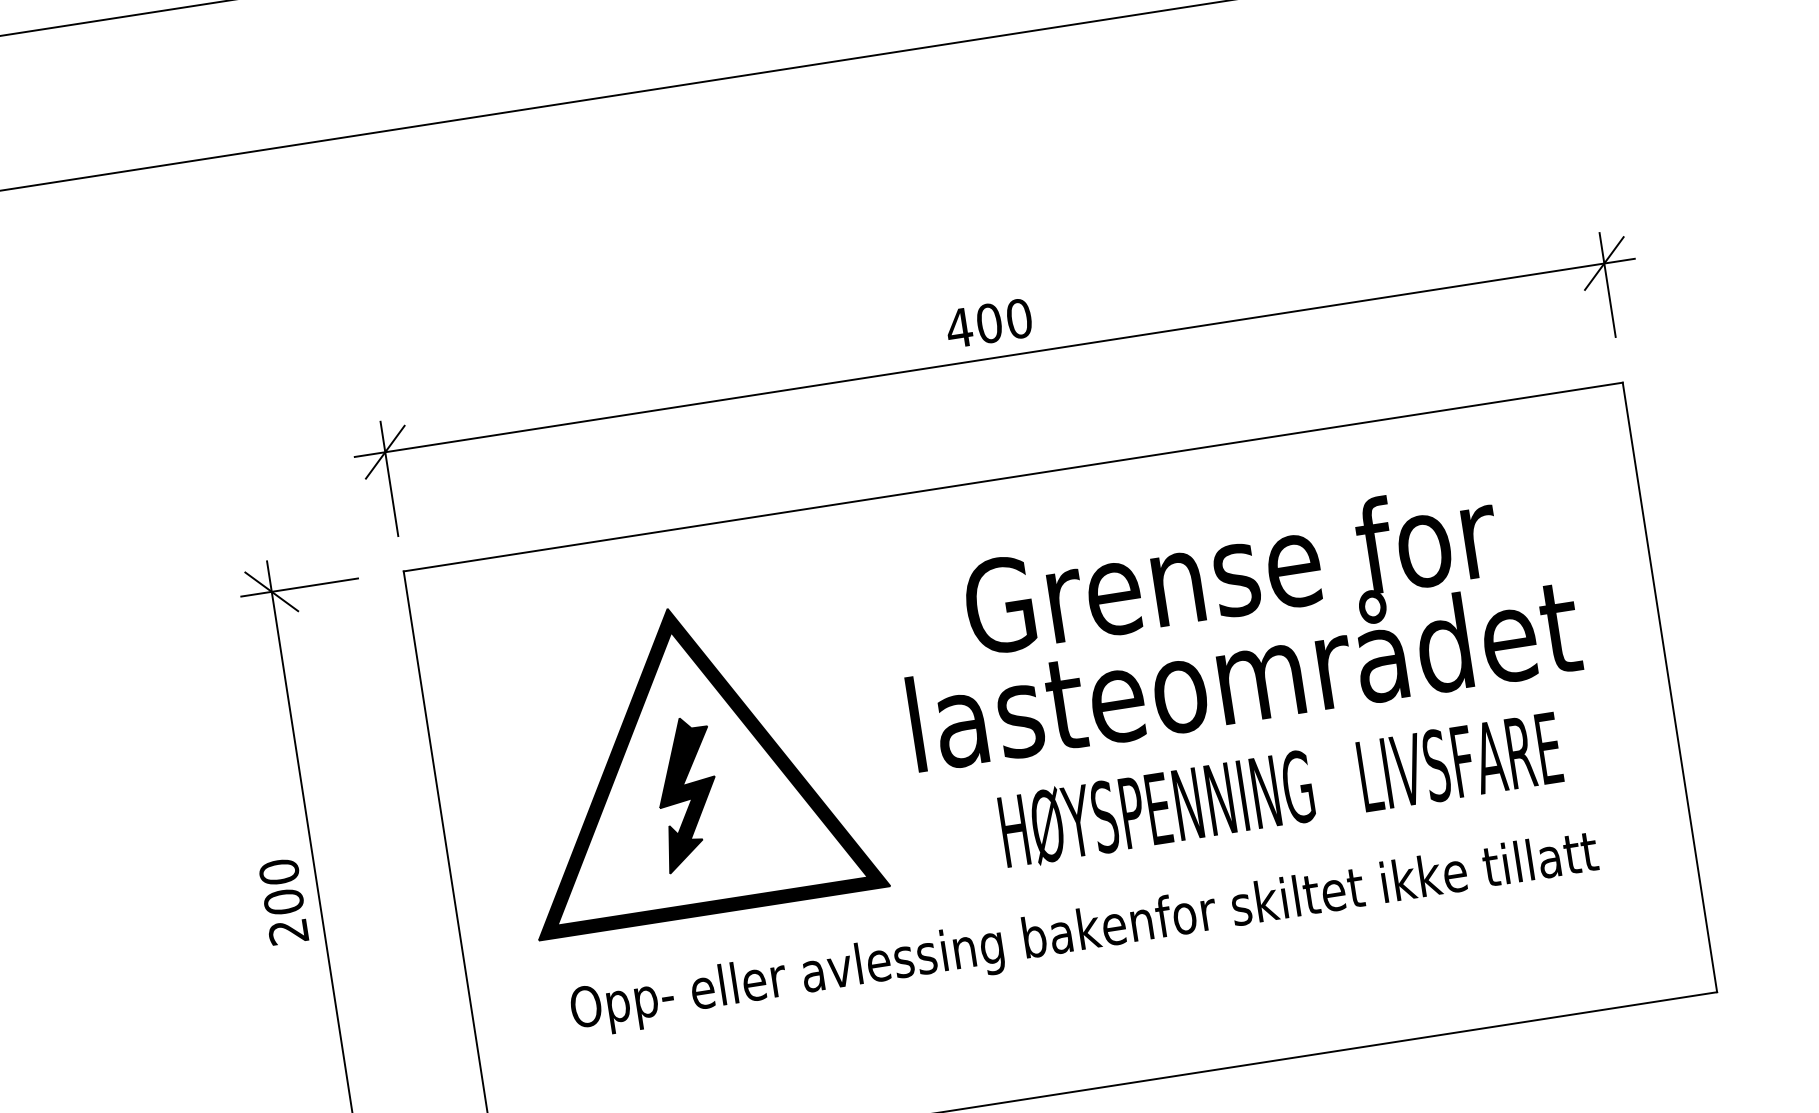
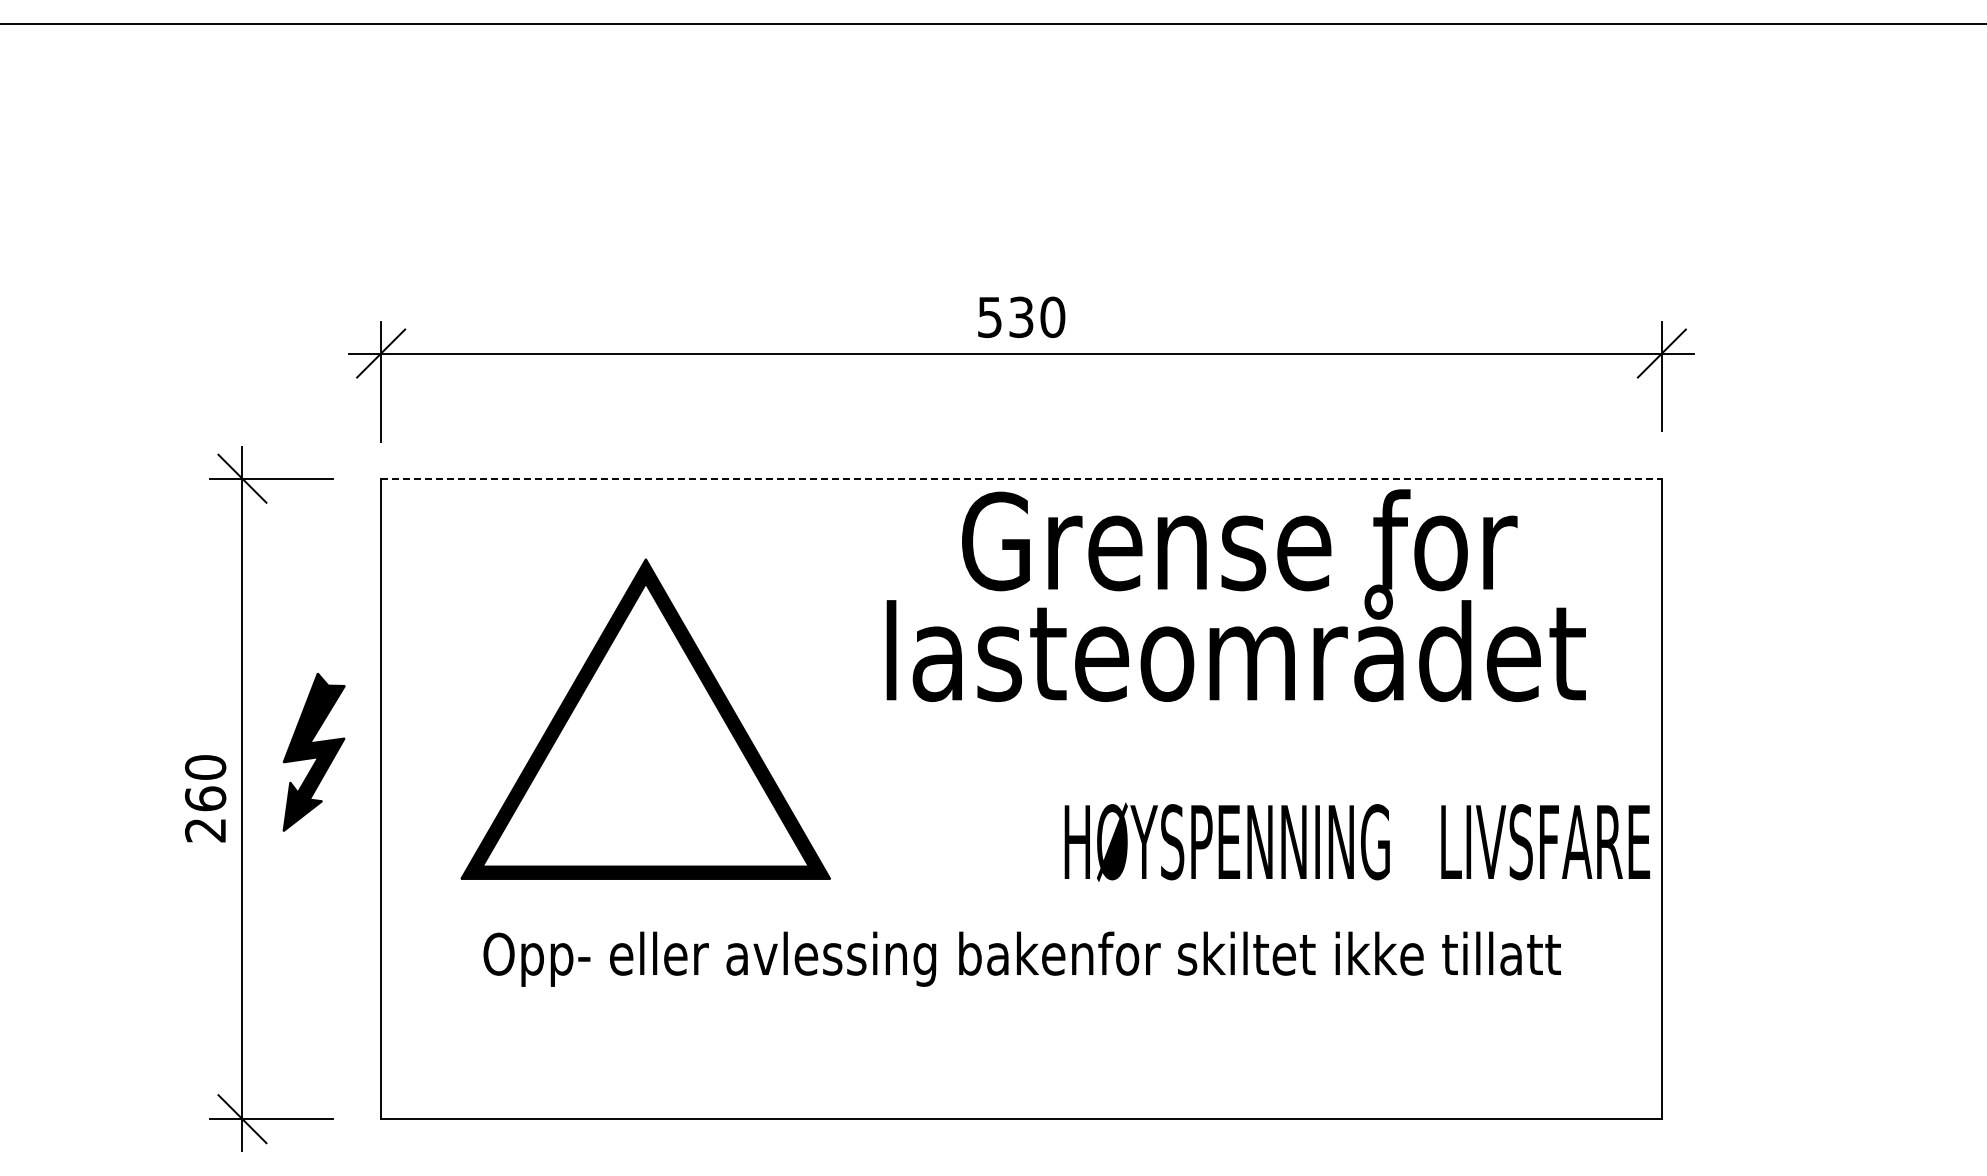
text: (973, 326) -> (1004, 317), 400 -> 530
line: (1014, 476) -> (1022, 478), solid -> dashed
text: (1235, 621) -> (1235, 595), moved
text: (1279, 789) -> (1356, 841), moved
part: (687, 794) -> (313, 752), moved
text: (283, 901) -> (205, 798), 200 -> 260

